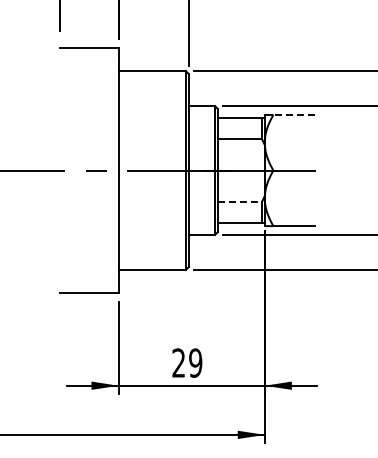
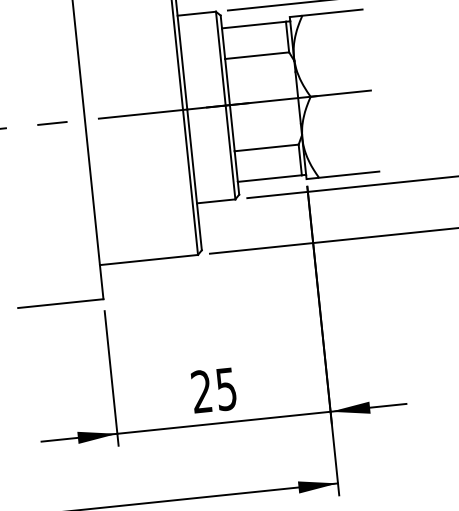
line: (294, 114) -> (333, 11), dashed -> solid
line: (239, 202) -> (266, 148), dashed -> solid
text: (195, 362) -> (226, 388), 29 -> 25

